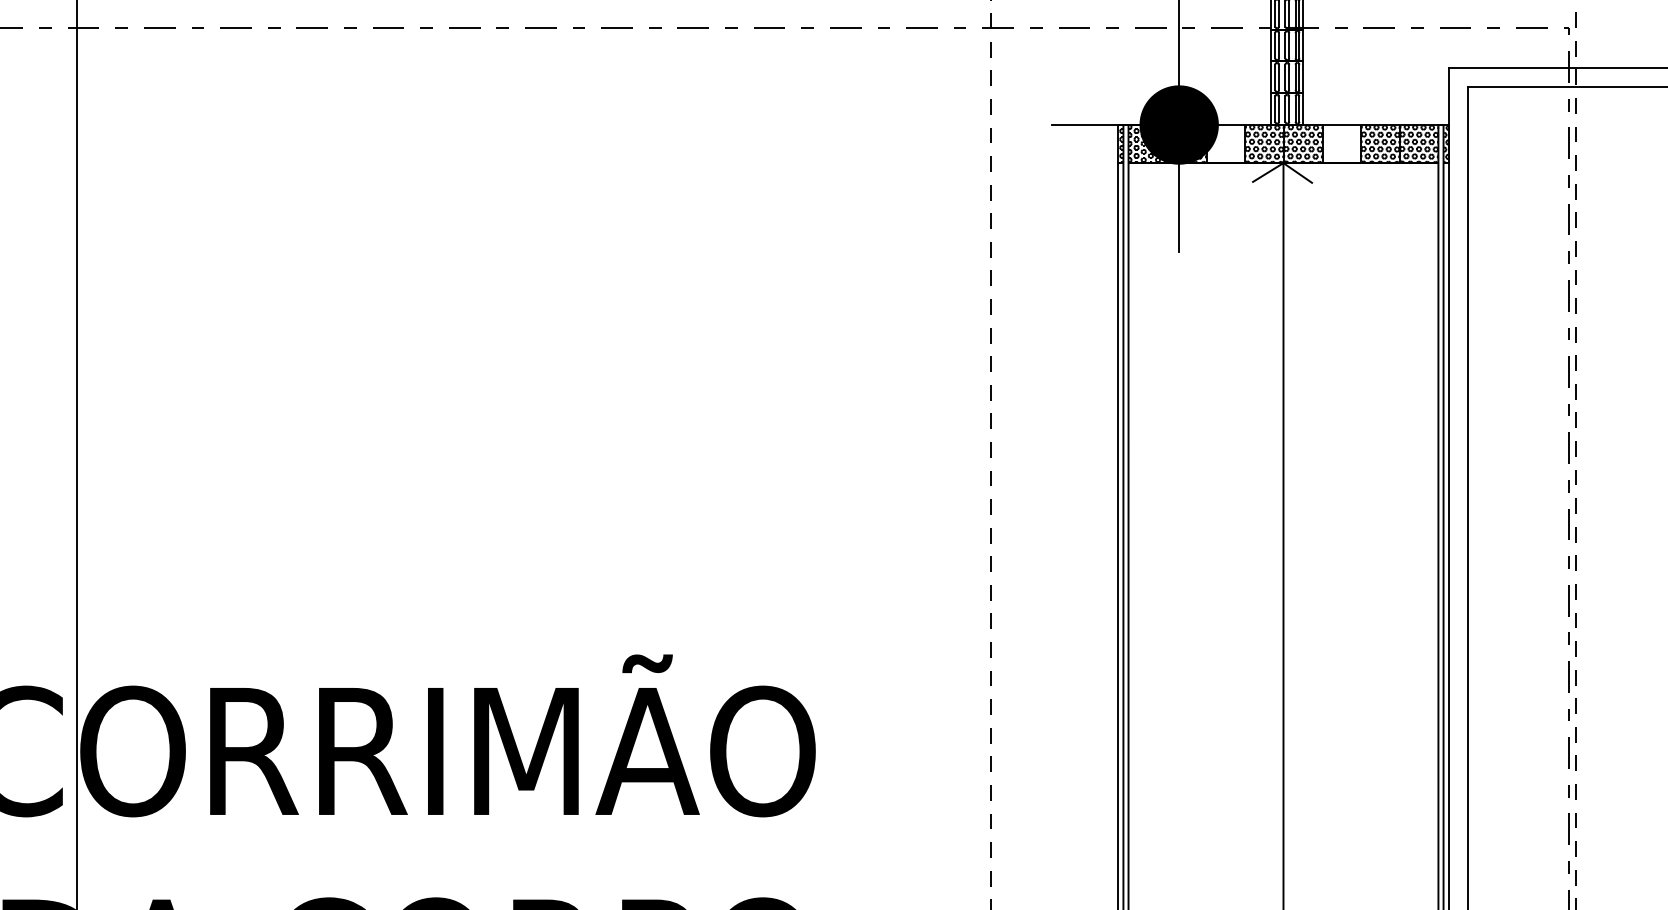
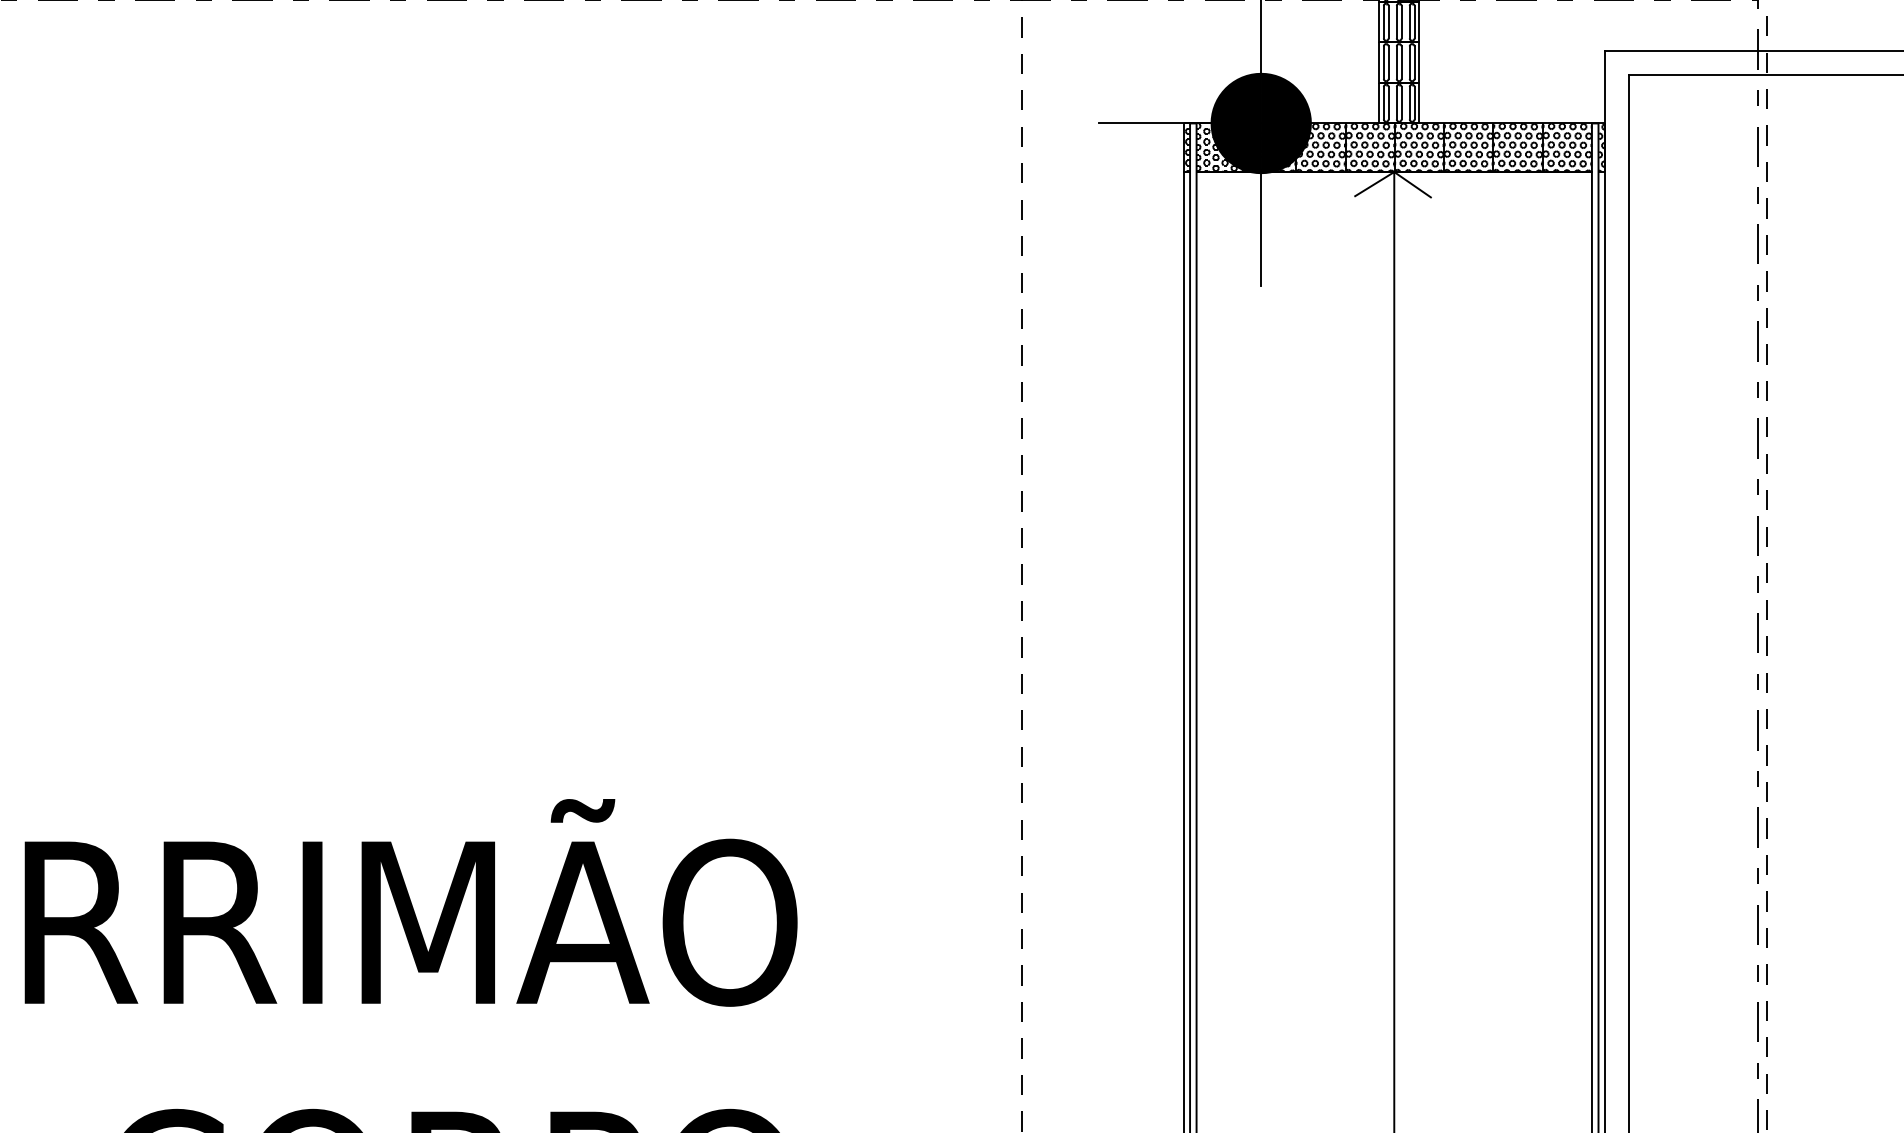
hatch: (1225, 144) -> (1320, 148), added
hatch: (1341, 144) -> (1468, 148), added

